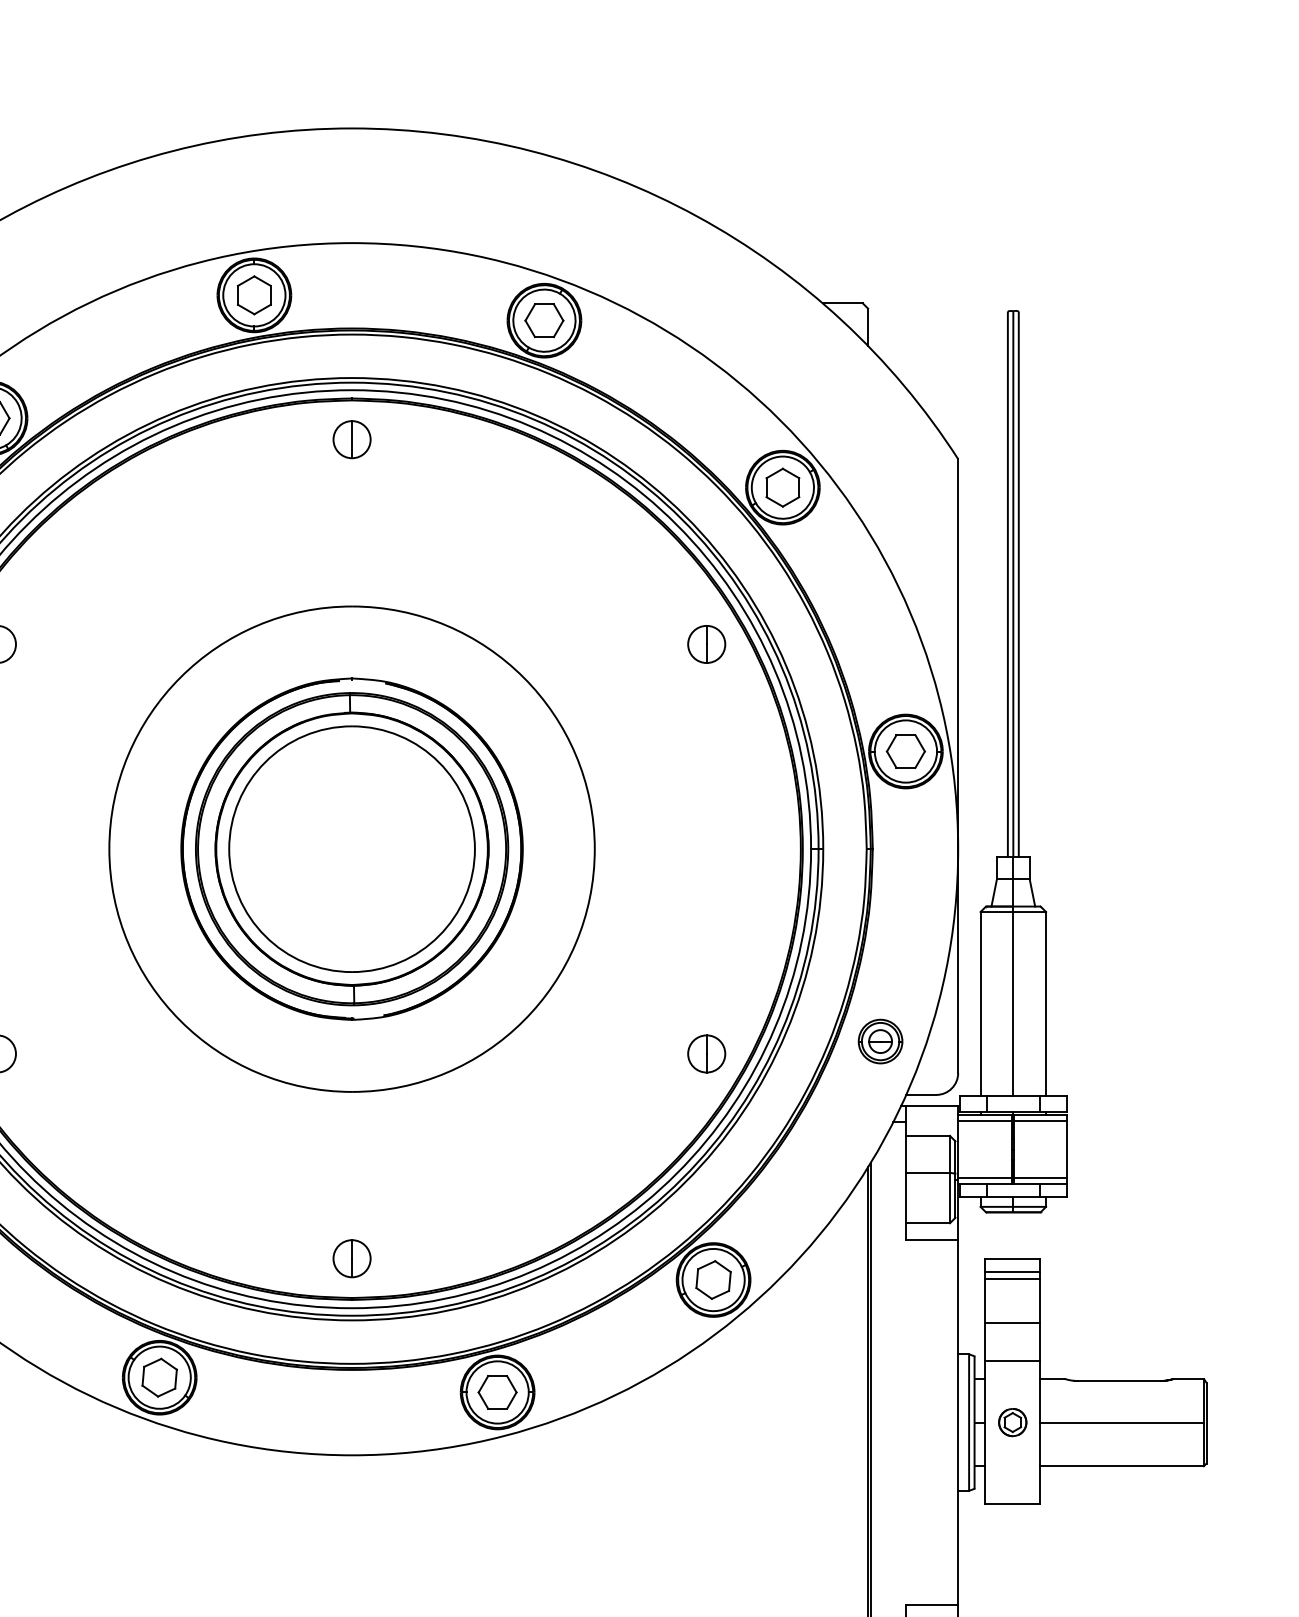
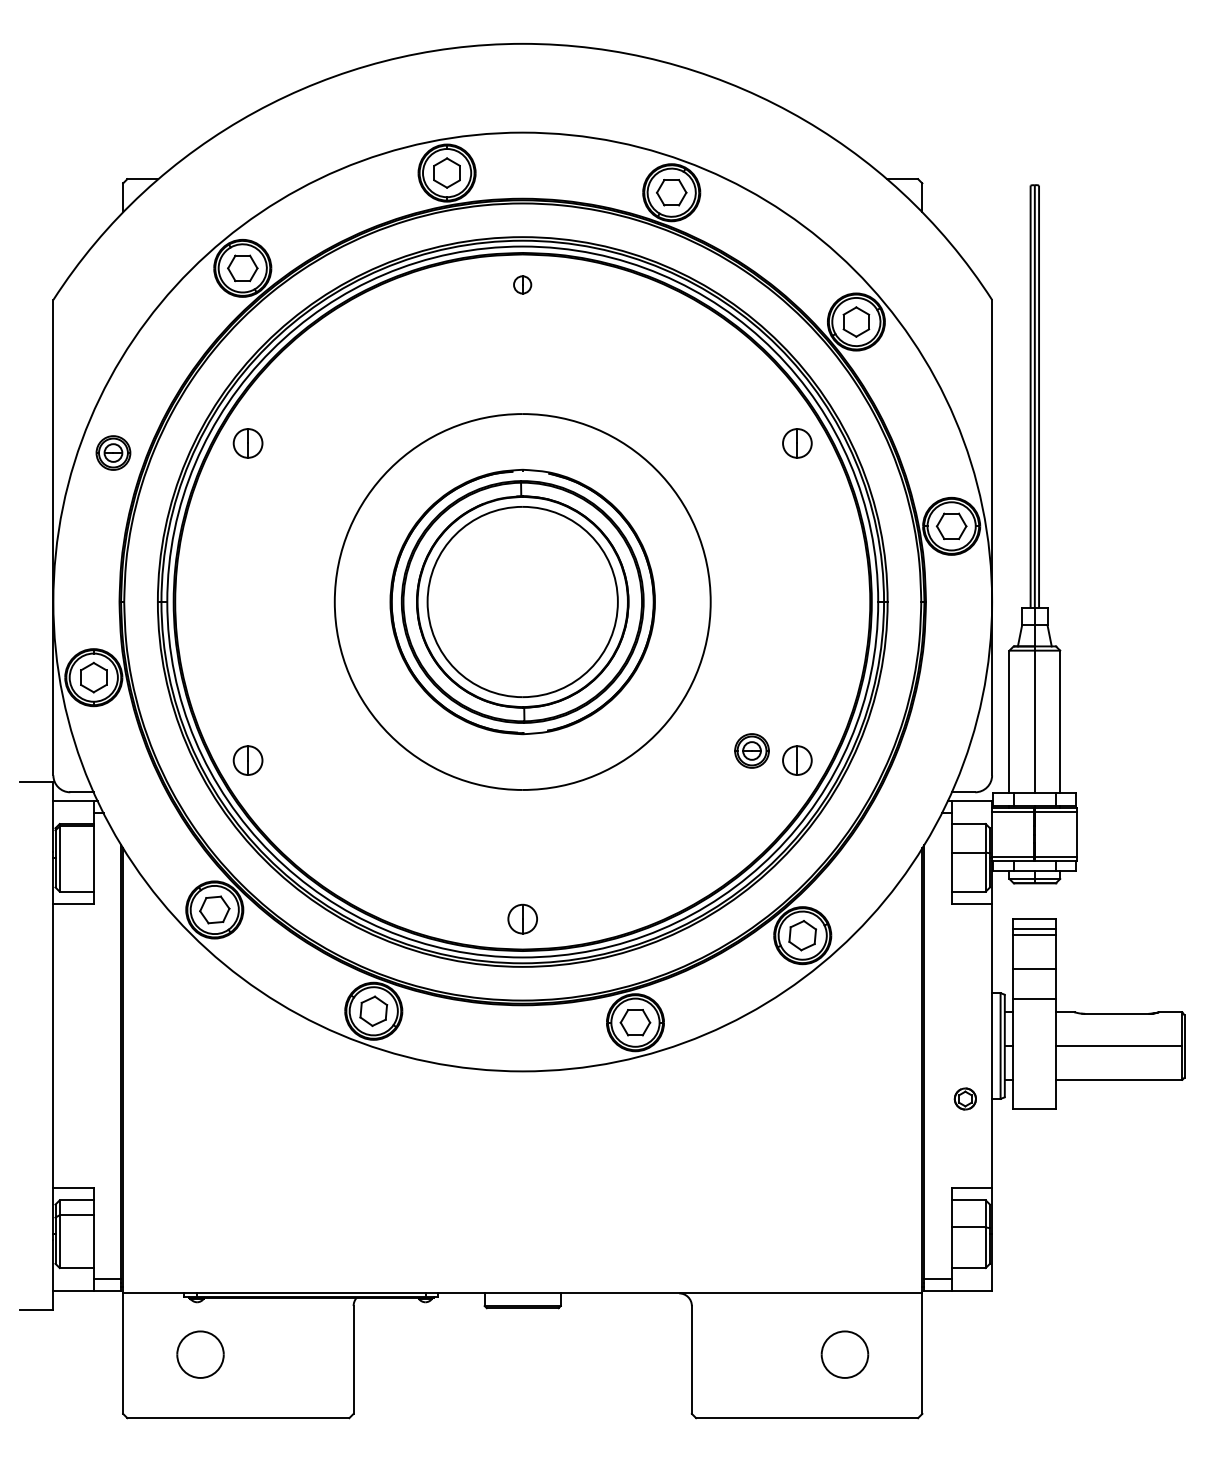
part: (351, 439) -> (522, 284), size x0.6
part: (879, 1040) -> (751, 750), moved
part: (1011, 1421) -> (964, 1098), moved

